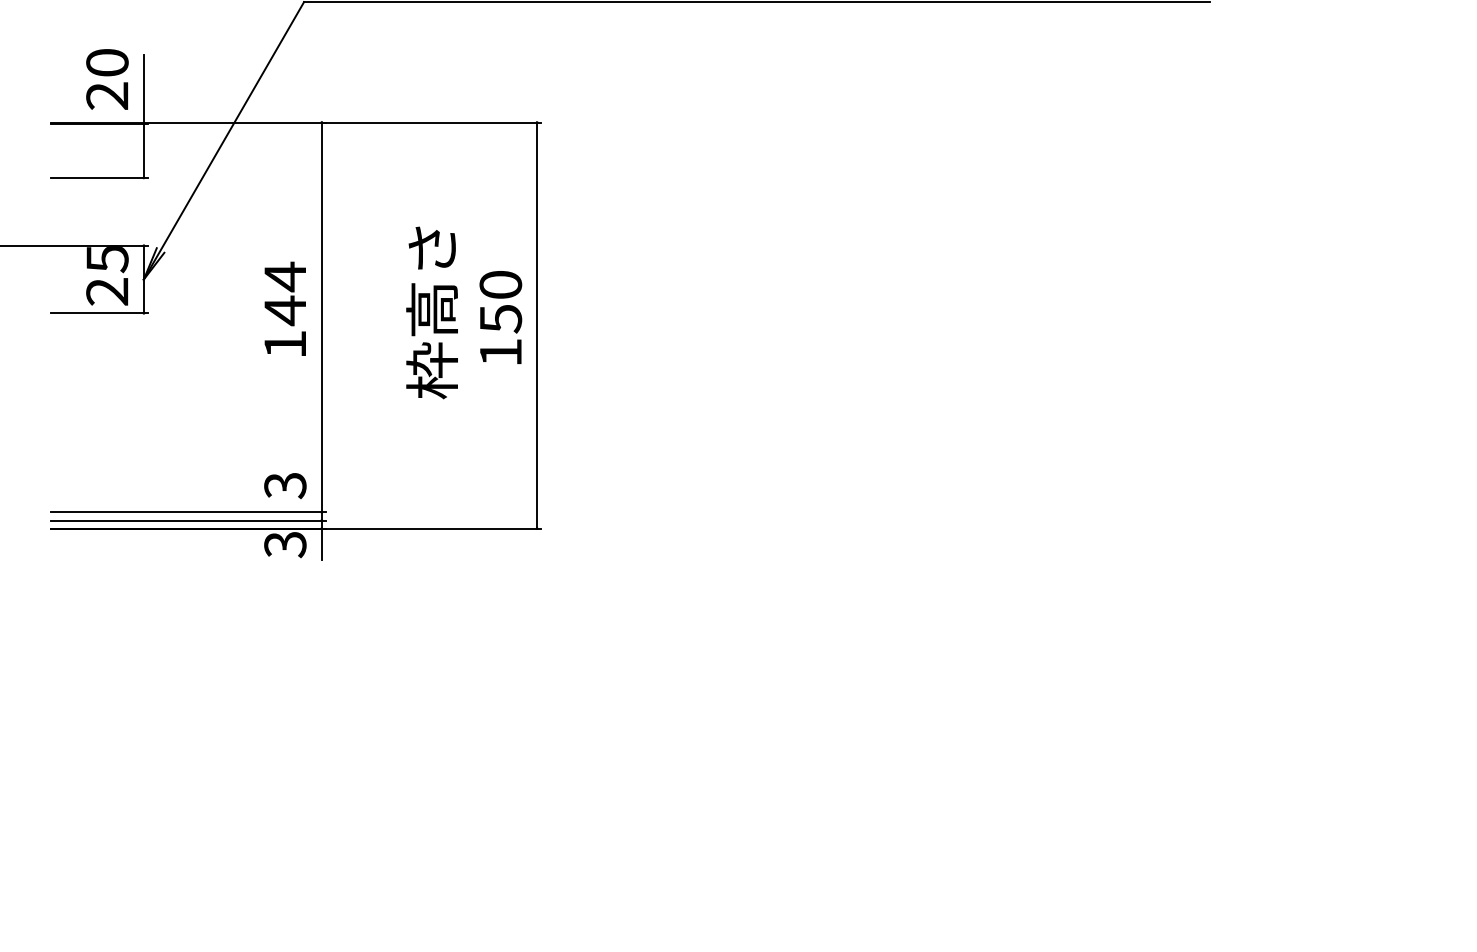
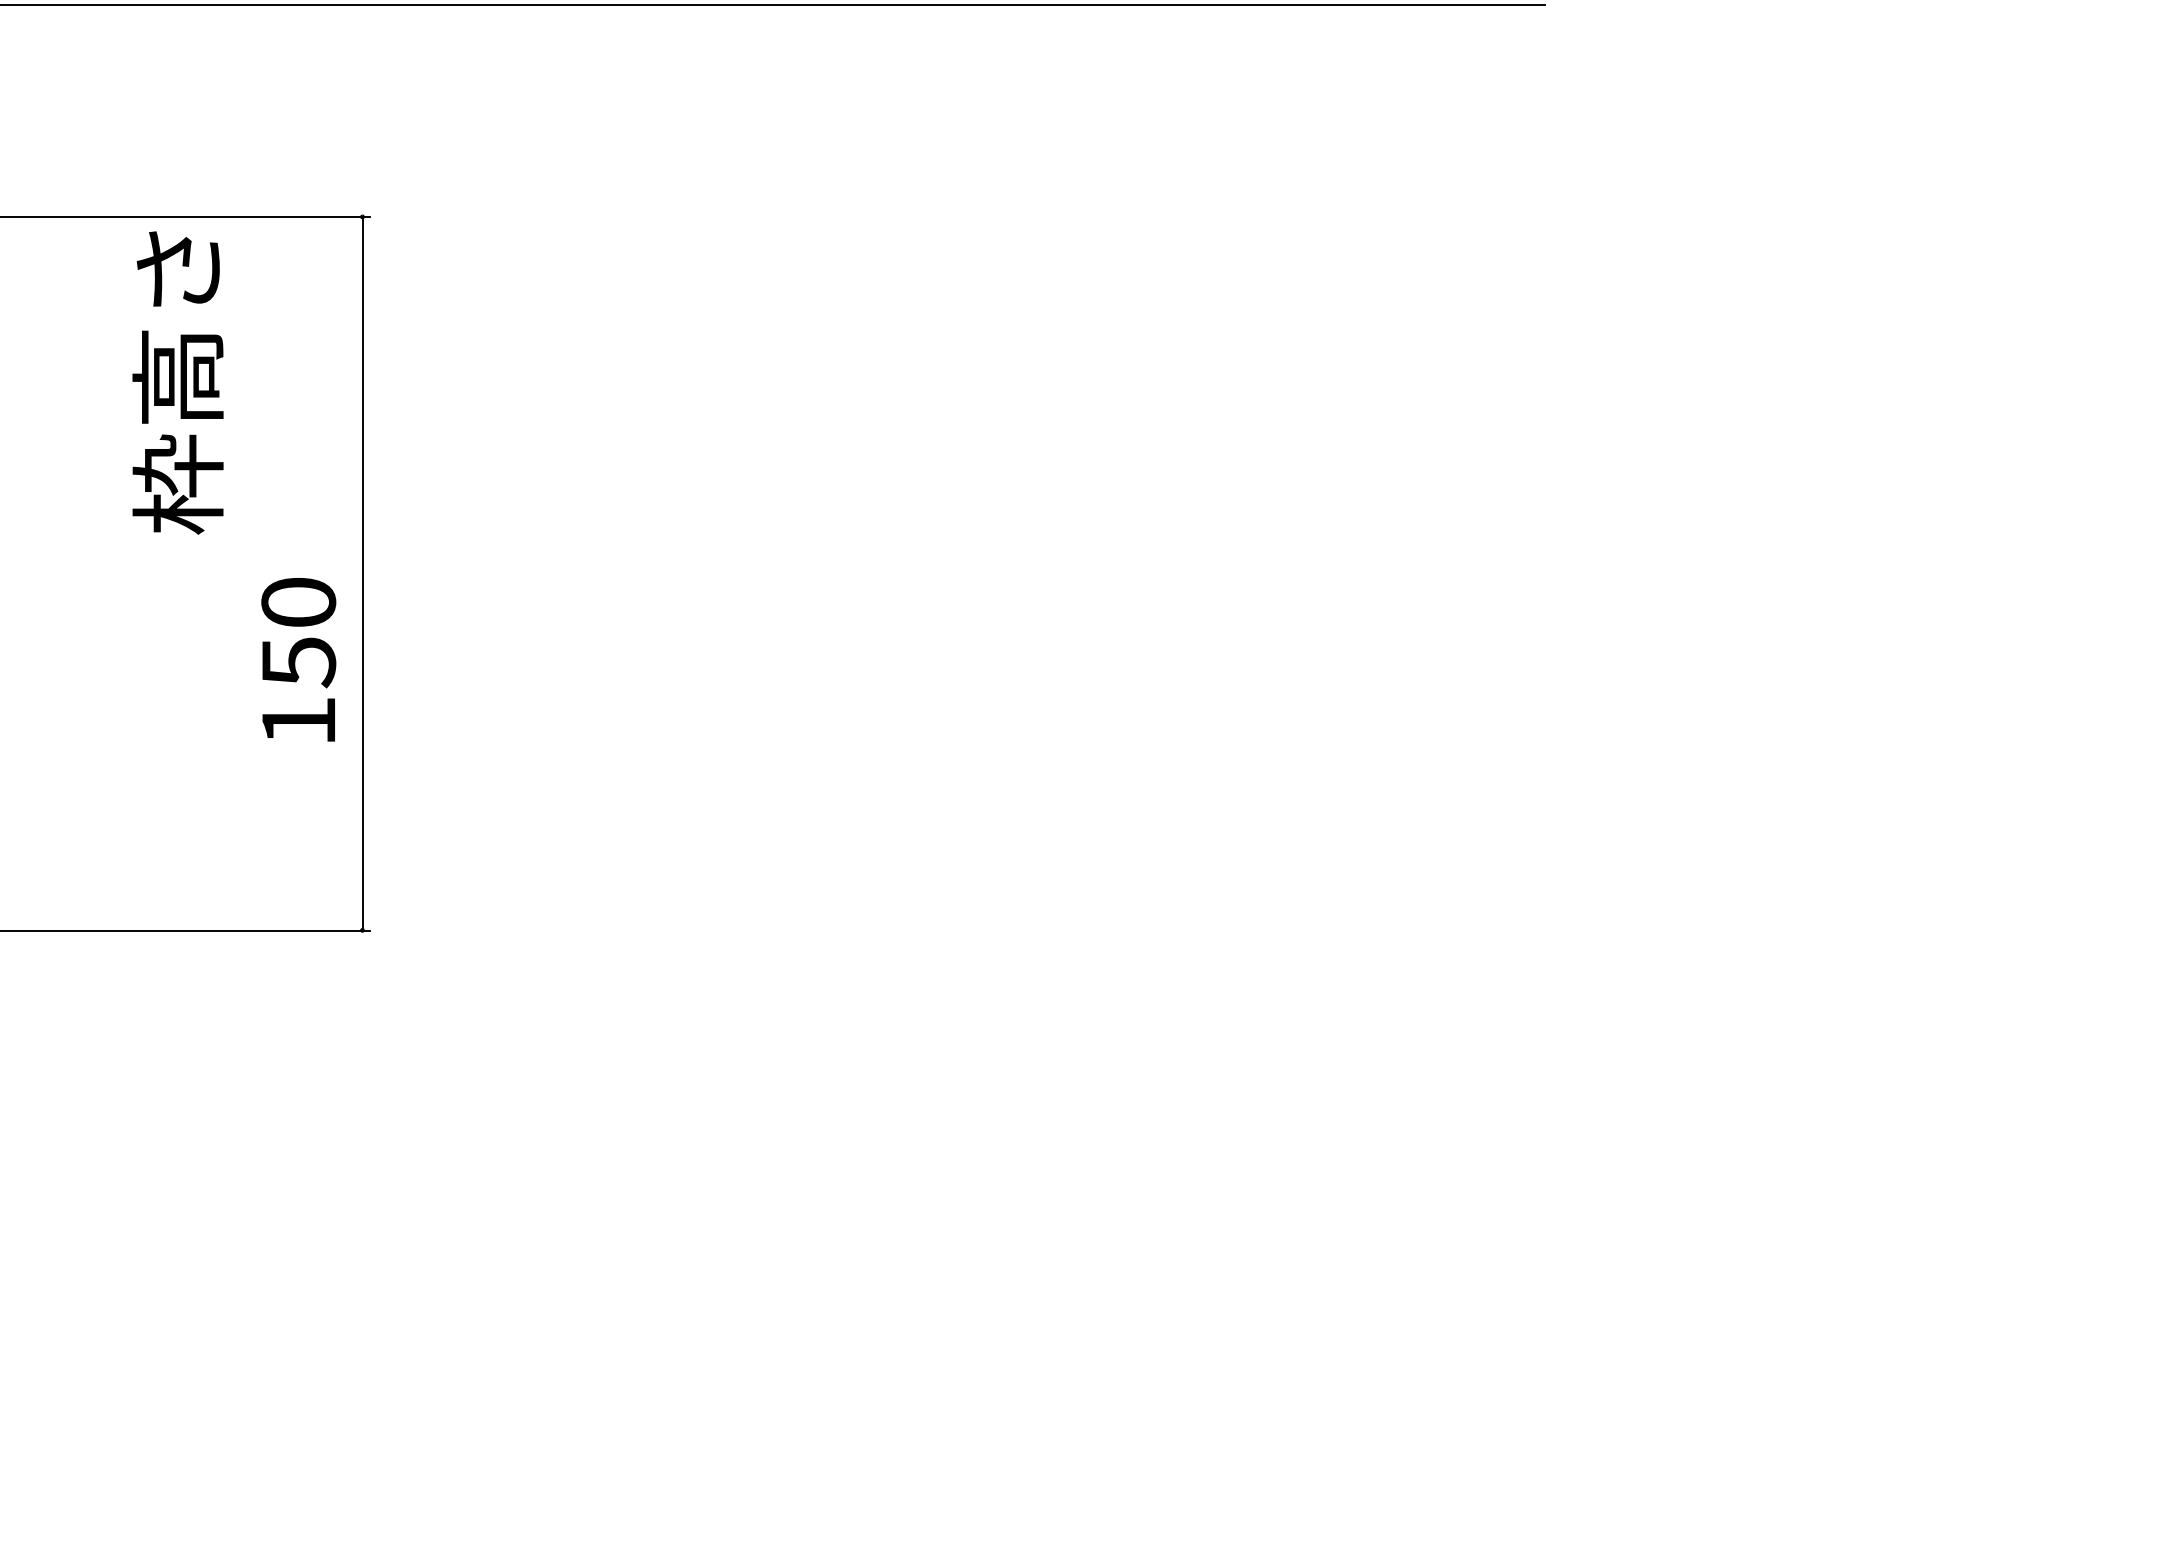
text: (431, 312) -> (176, 382), moved
text: (500, 317) -> (298, 659), moved

